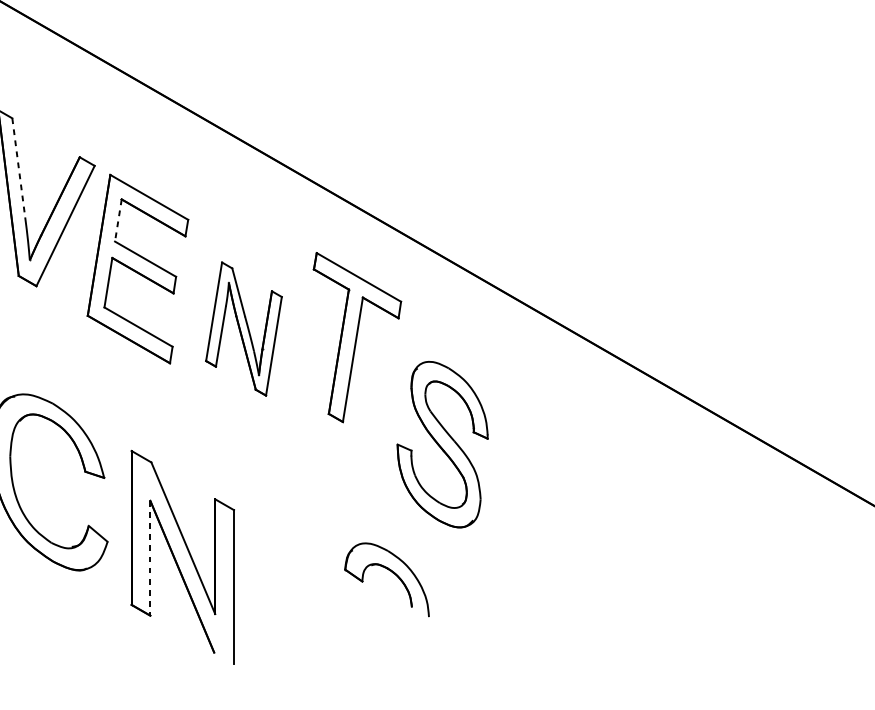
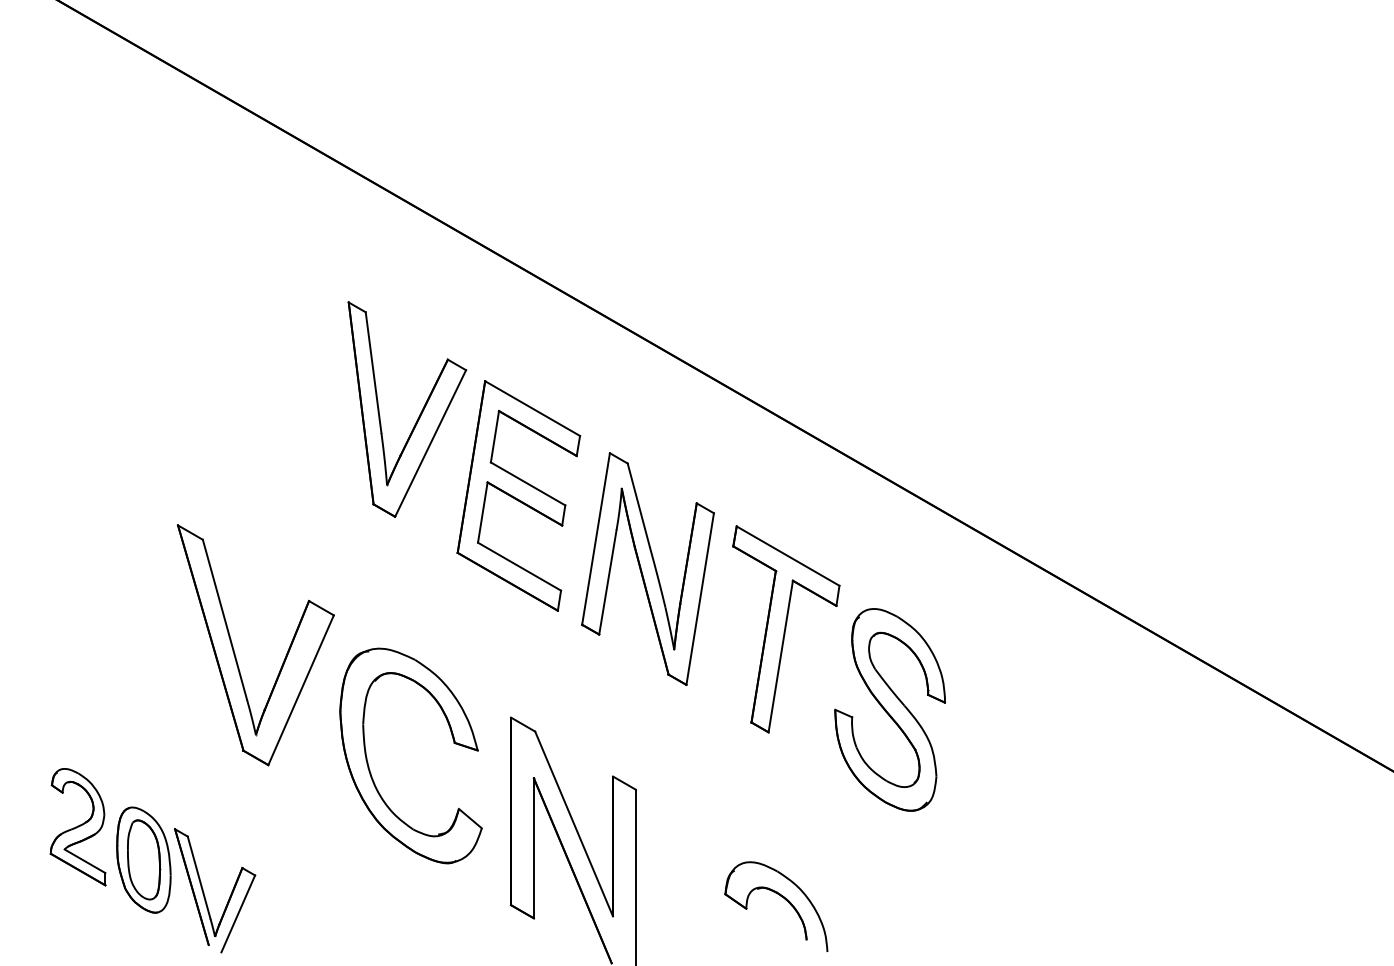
line: (18, 167) -> (373, 372), dashed -> solid
line: (118, 220) -> (494, 436), dashed -> solid
part: (243, 328) -> (647, 568), size x1.43
part: (357, 337) -> (786, 629), moved
line: (150, 558) -> (533, 848), dashed -> solid
part: (391, 572) -> (781, 897), moved

